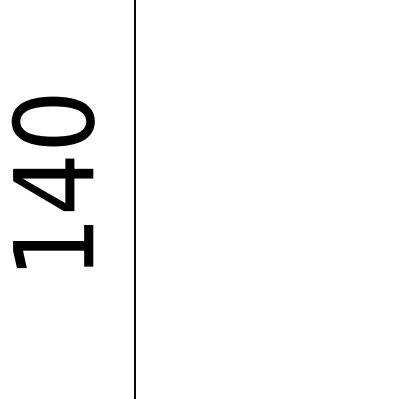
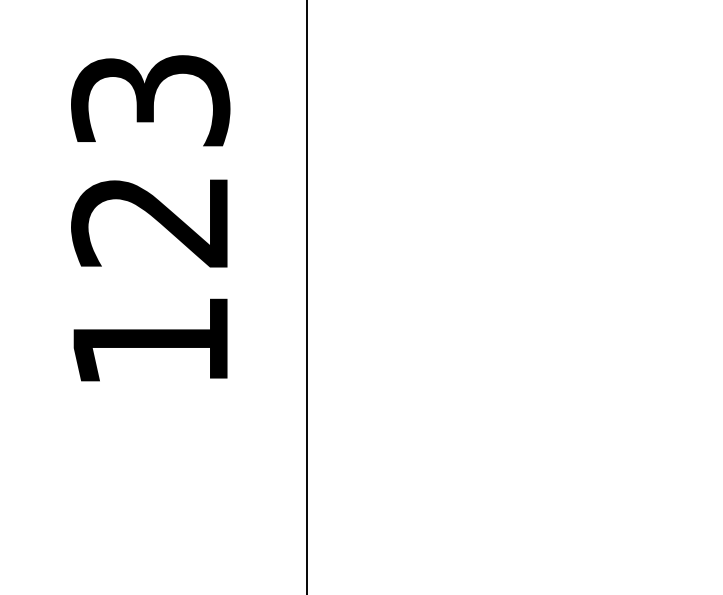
text: (52, 153) -> (149, 161), 140 -> 123

